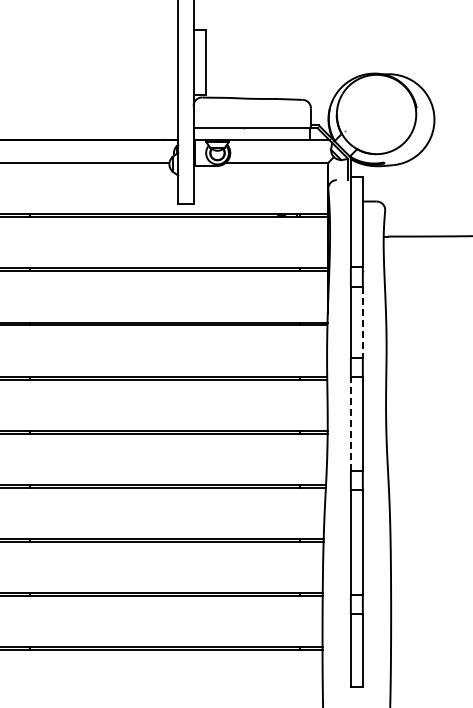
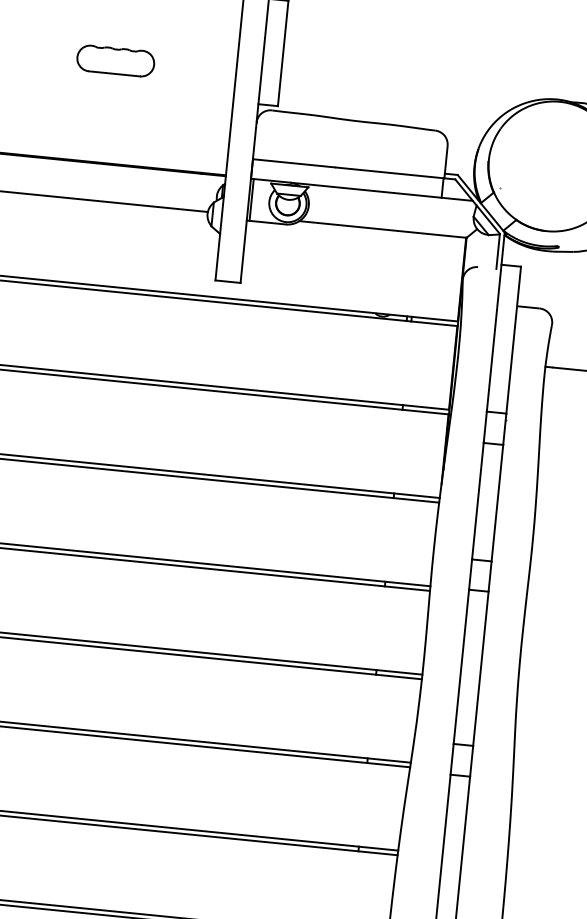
part: (104, 76) -> (116, 60), added
line: (362, 322) -> (496, 503), dashed -> solid
line: (350, 423) -> (460, 666), dashed -> solid

